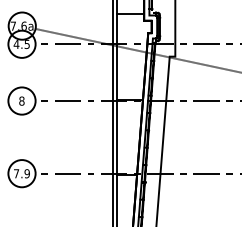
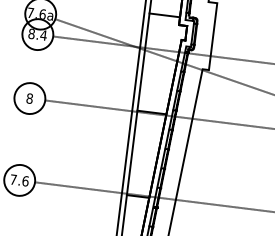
text: (21, 44) -> (37, 34), 4.5 -> 8.4
text: (27, 173) -> (25, 181), 7.9 -> 7.6

